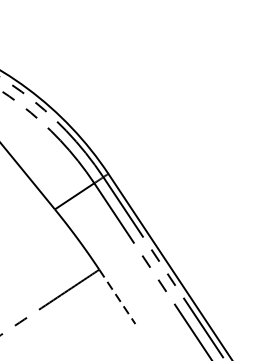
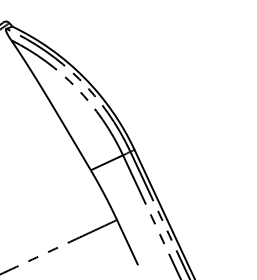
line: (117, 297) -> (127, 242), dashed -> solid

